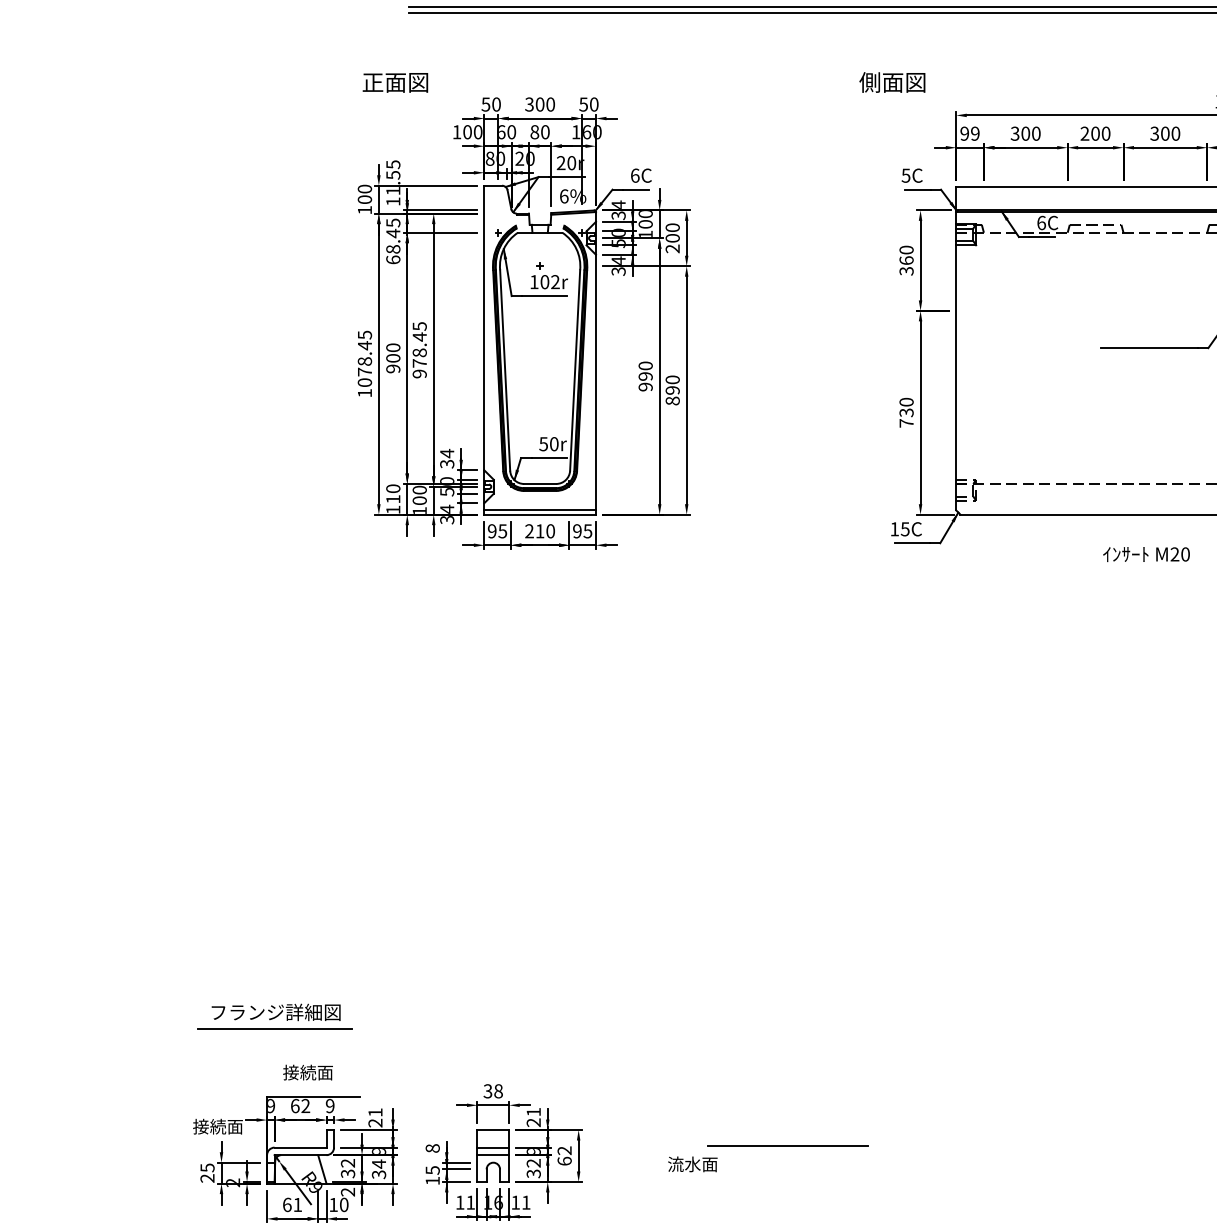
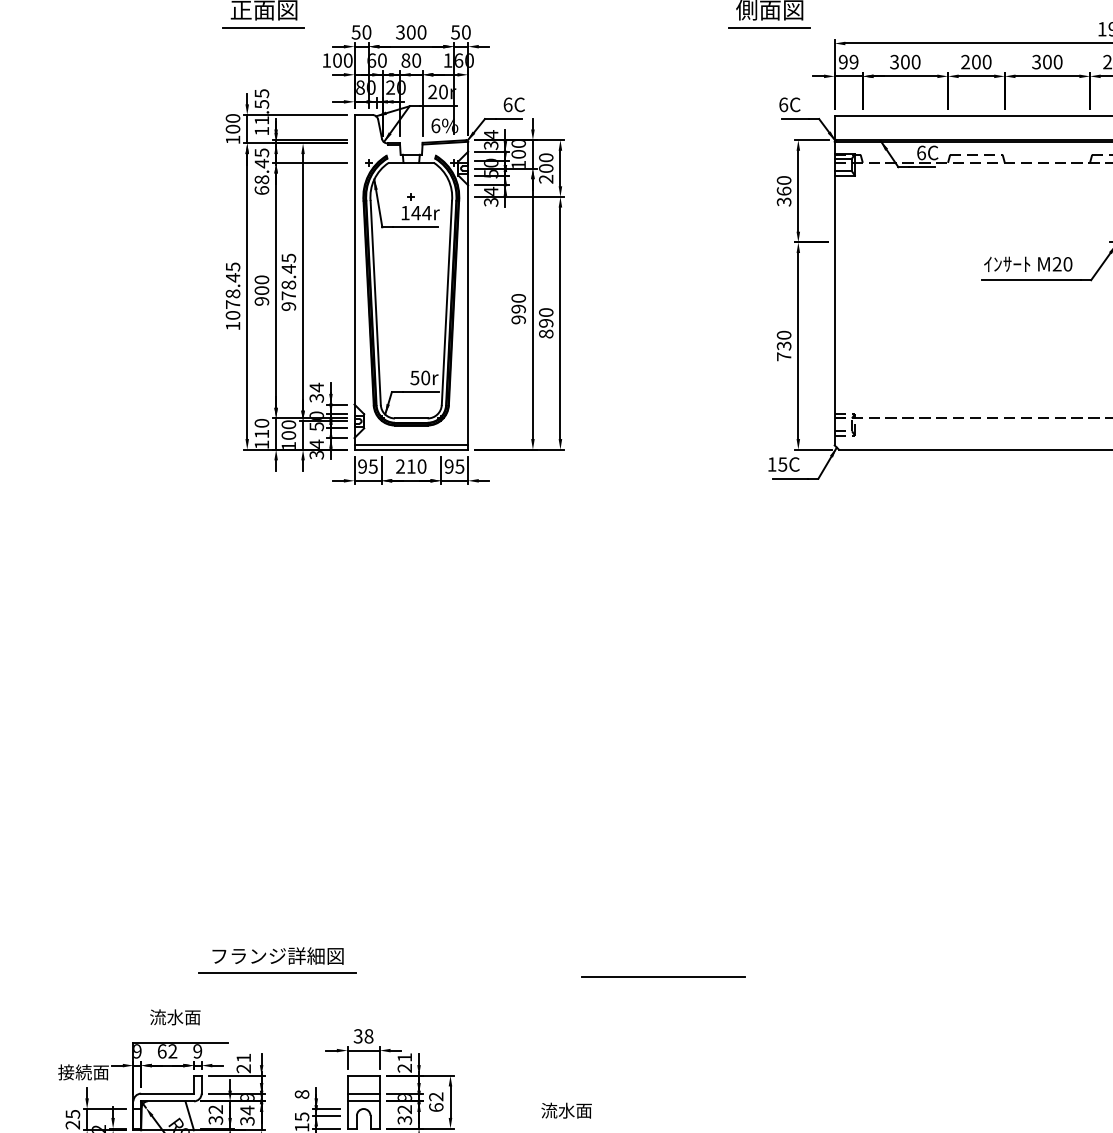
line: (394, 100) -> (263, 28), added
line: (891, 100) -> (768, 28), added
text: (905, 175) -> (783, 104), 5C -> 6C
text: (550, 282) -> (421, 213), 102r -> 144r
text: (1146, 554) -> (1028, 264), moved
part: (274, 1016) -> (276, 960), moved
text: (299, 1072) -> (166, 1017), 接続面 -> 流水面
line: (787, 1145) -> (662, 976), moved

